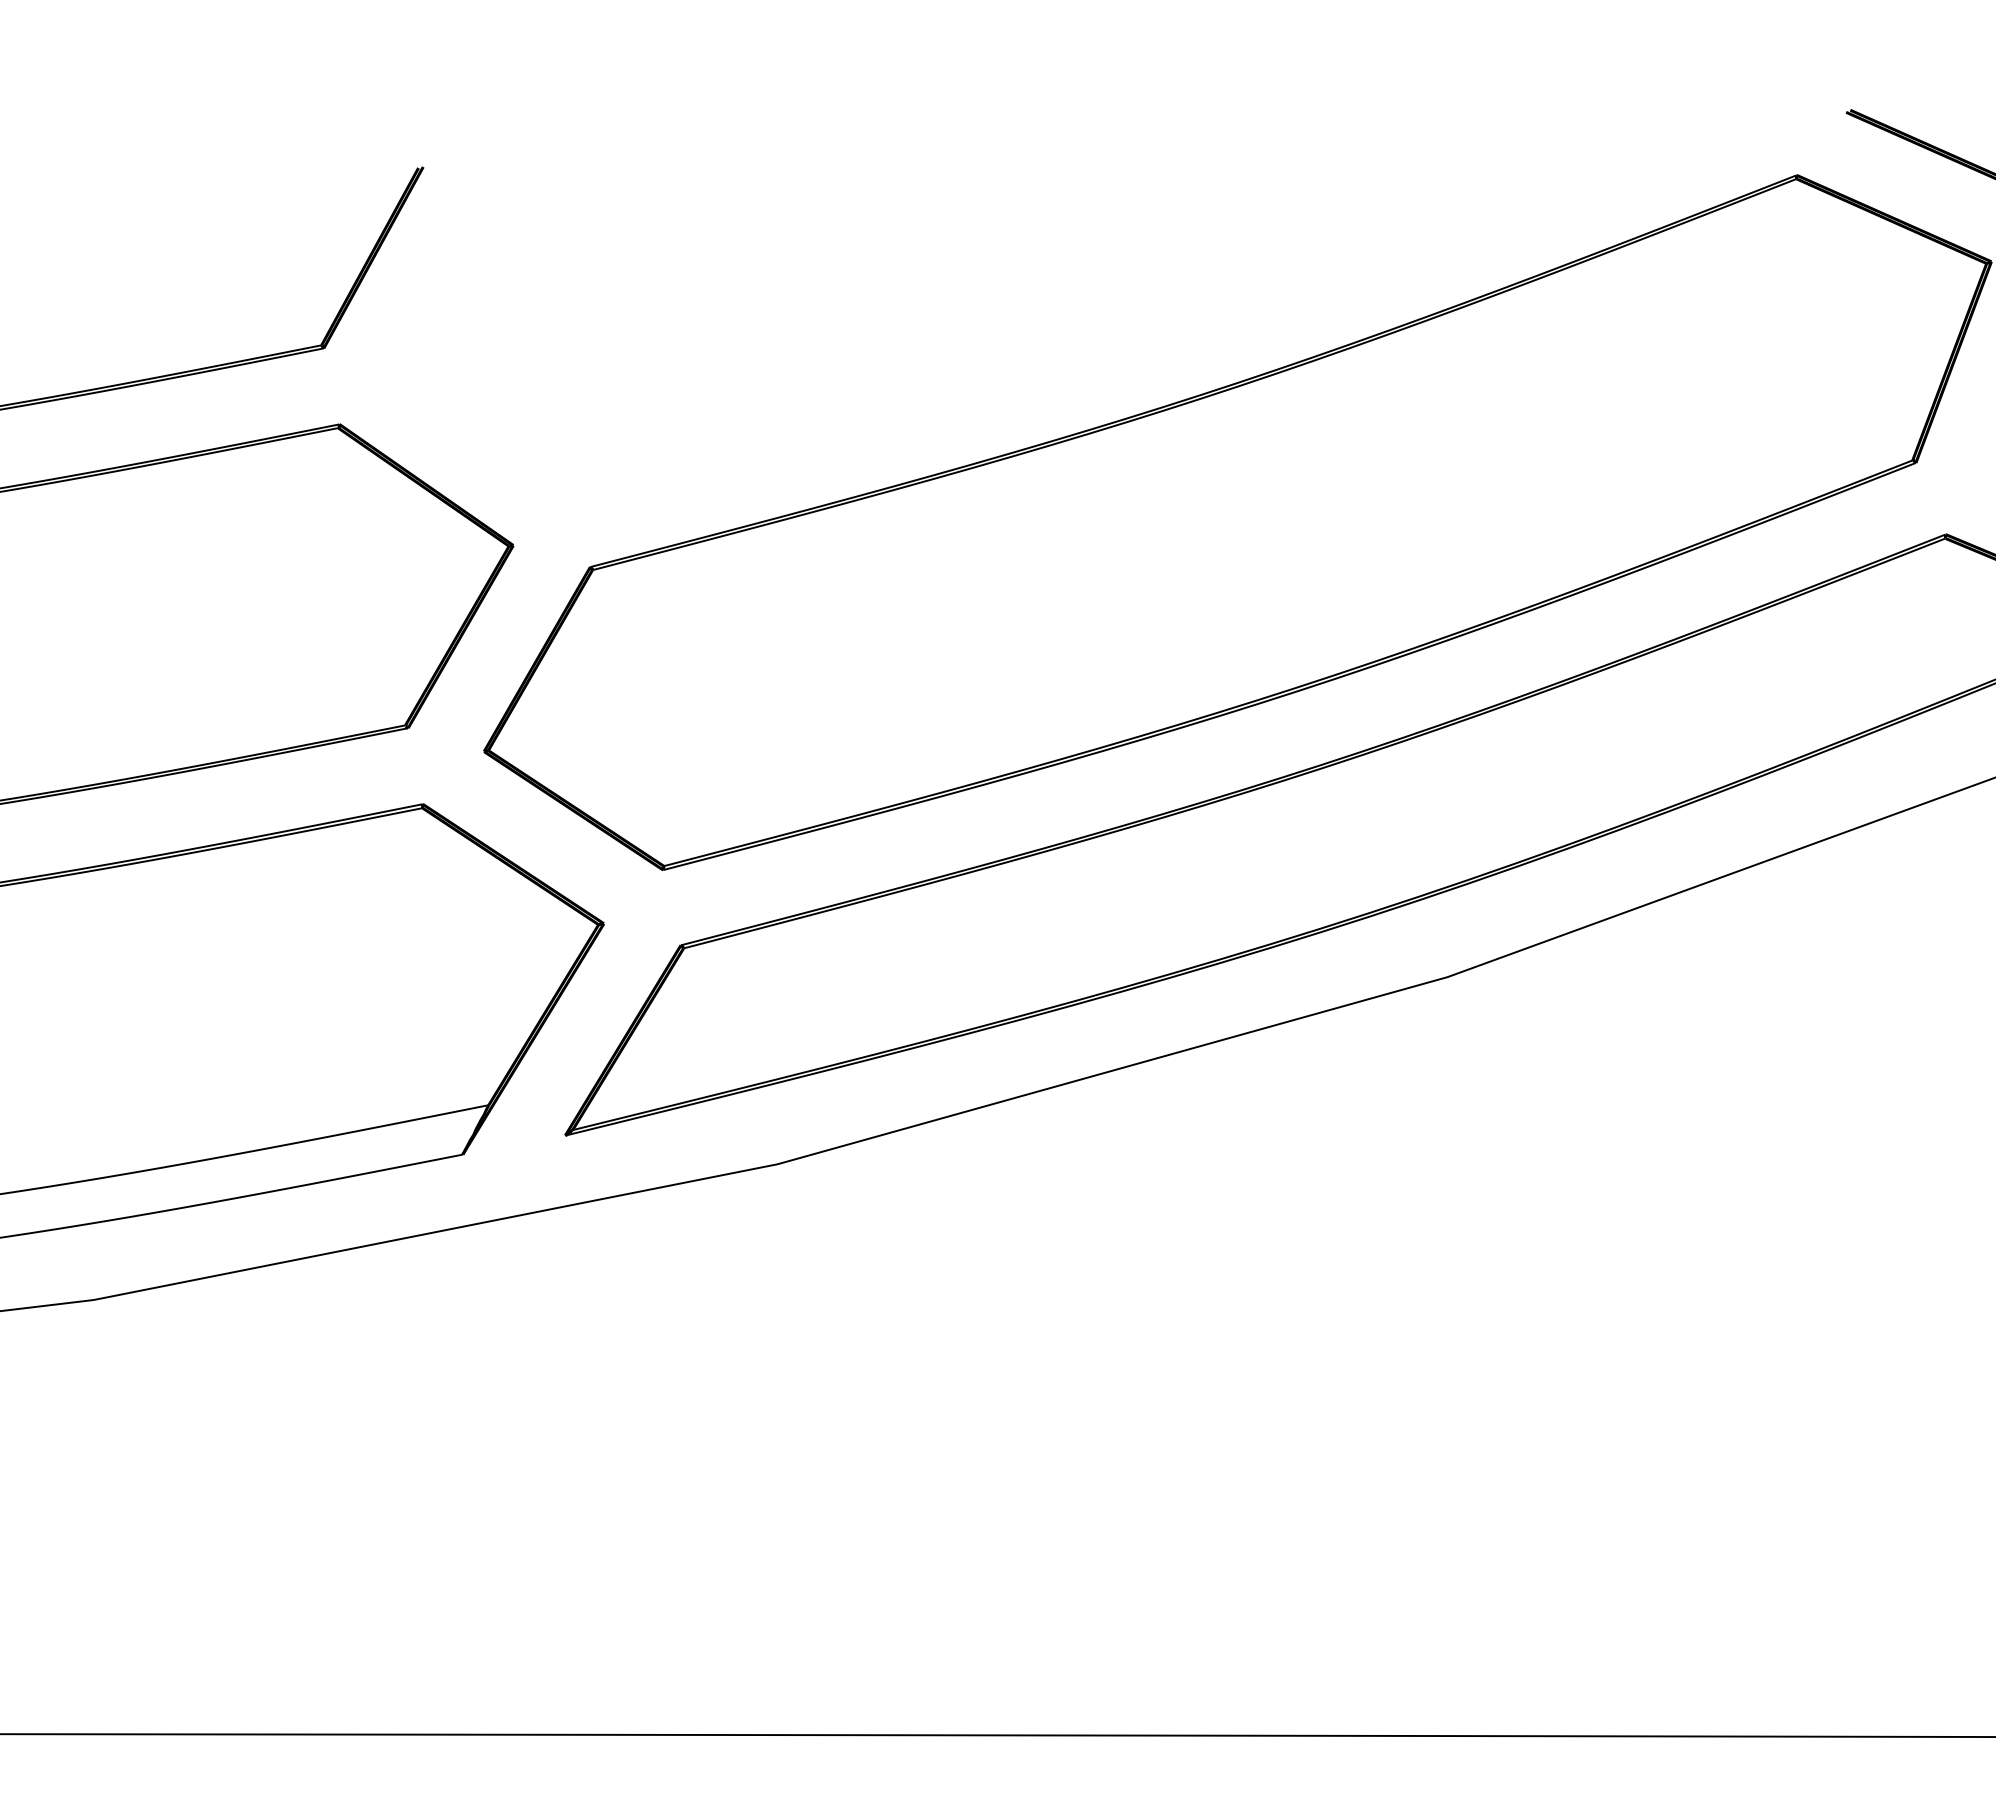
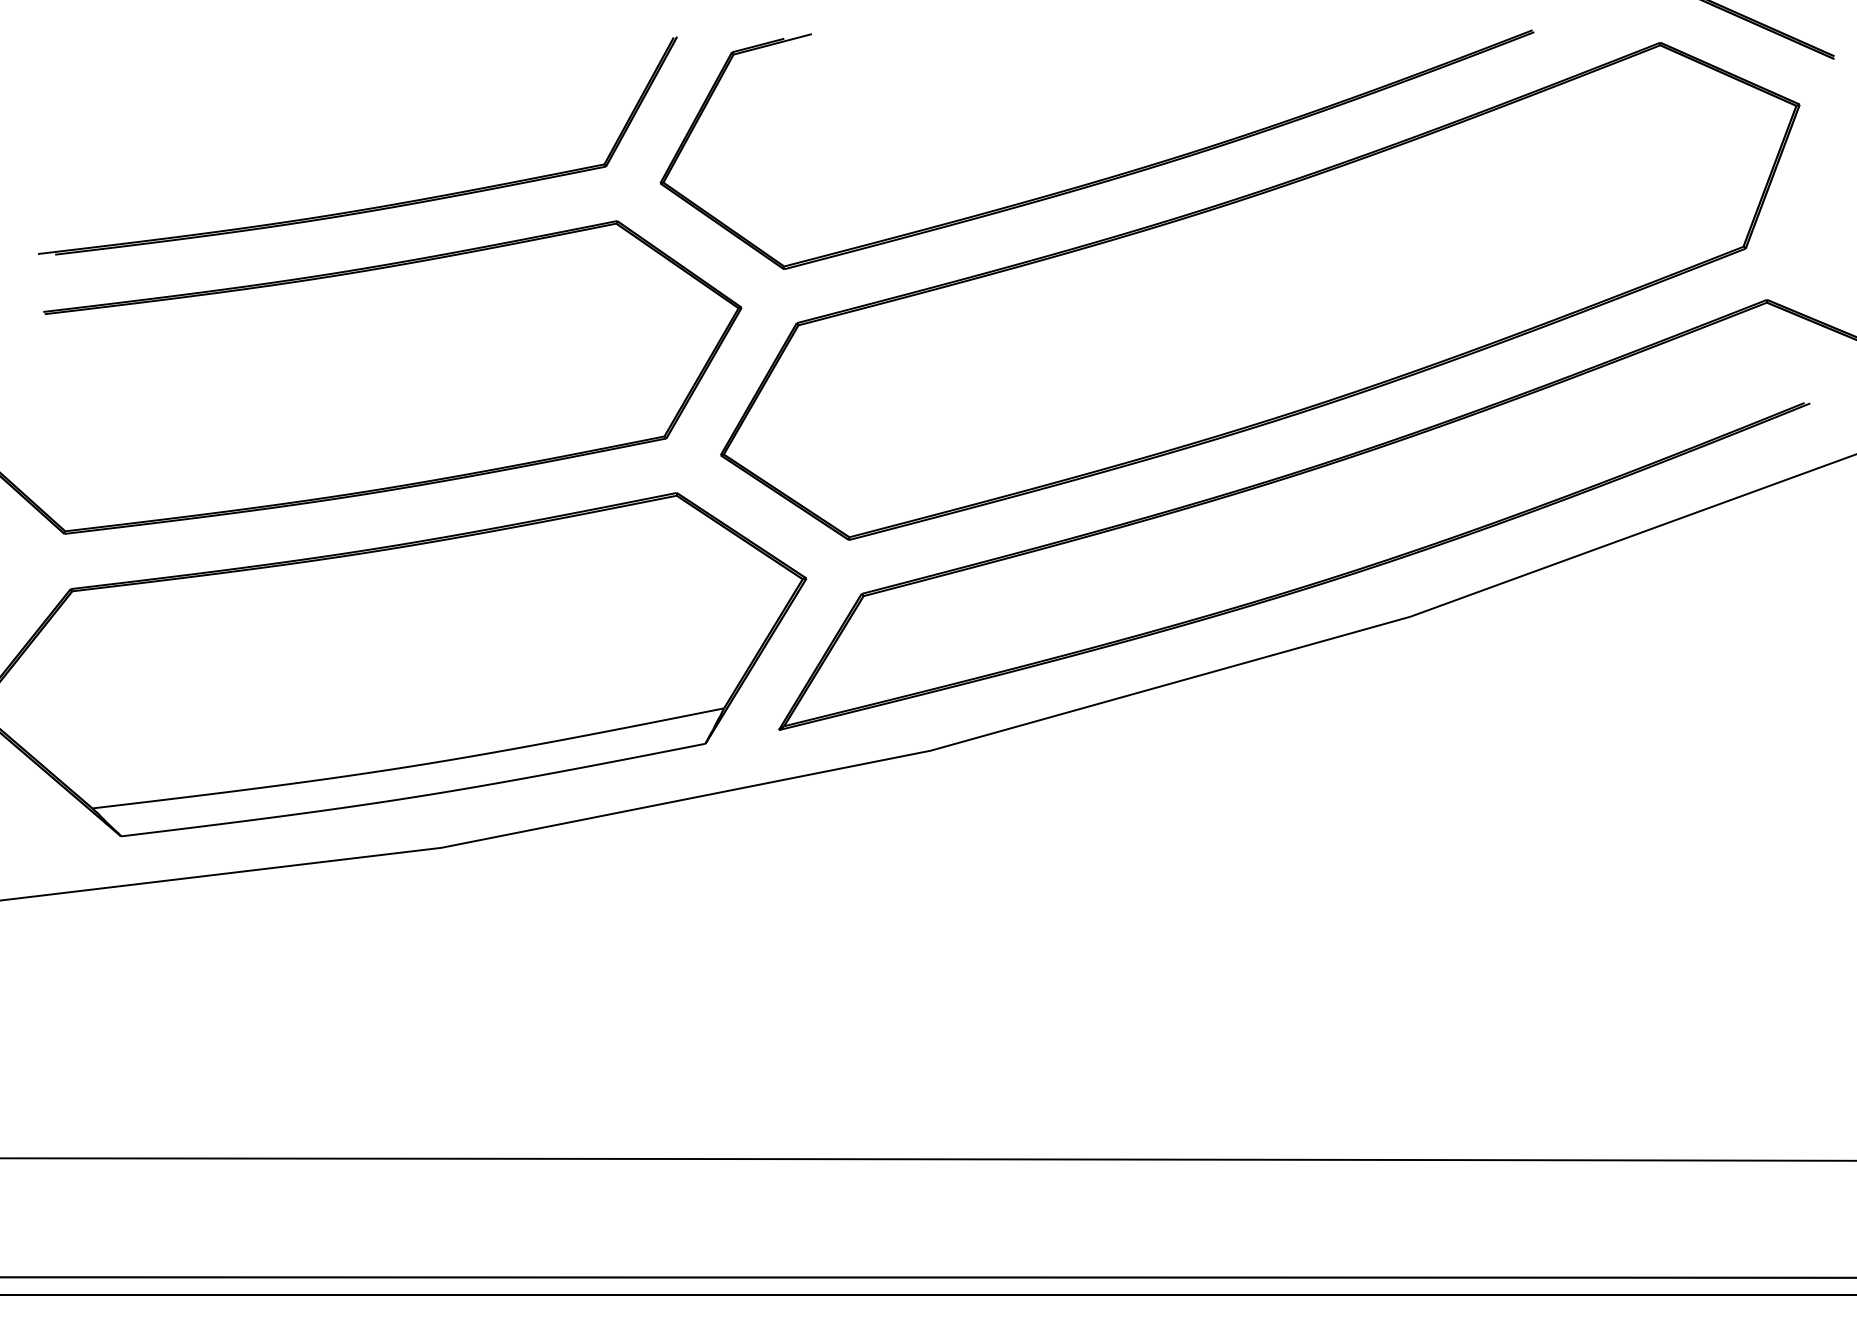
part: (1022, 363) -> (1106, 177), added

